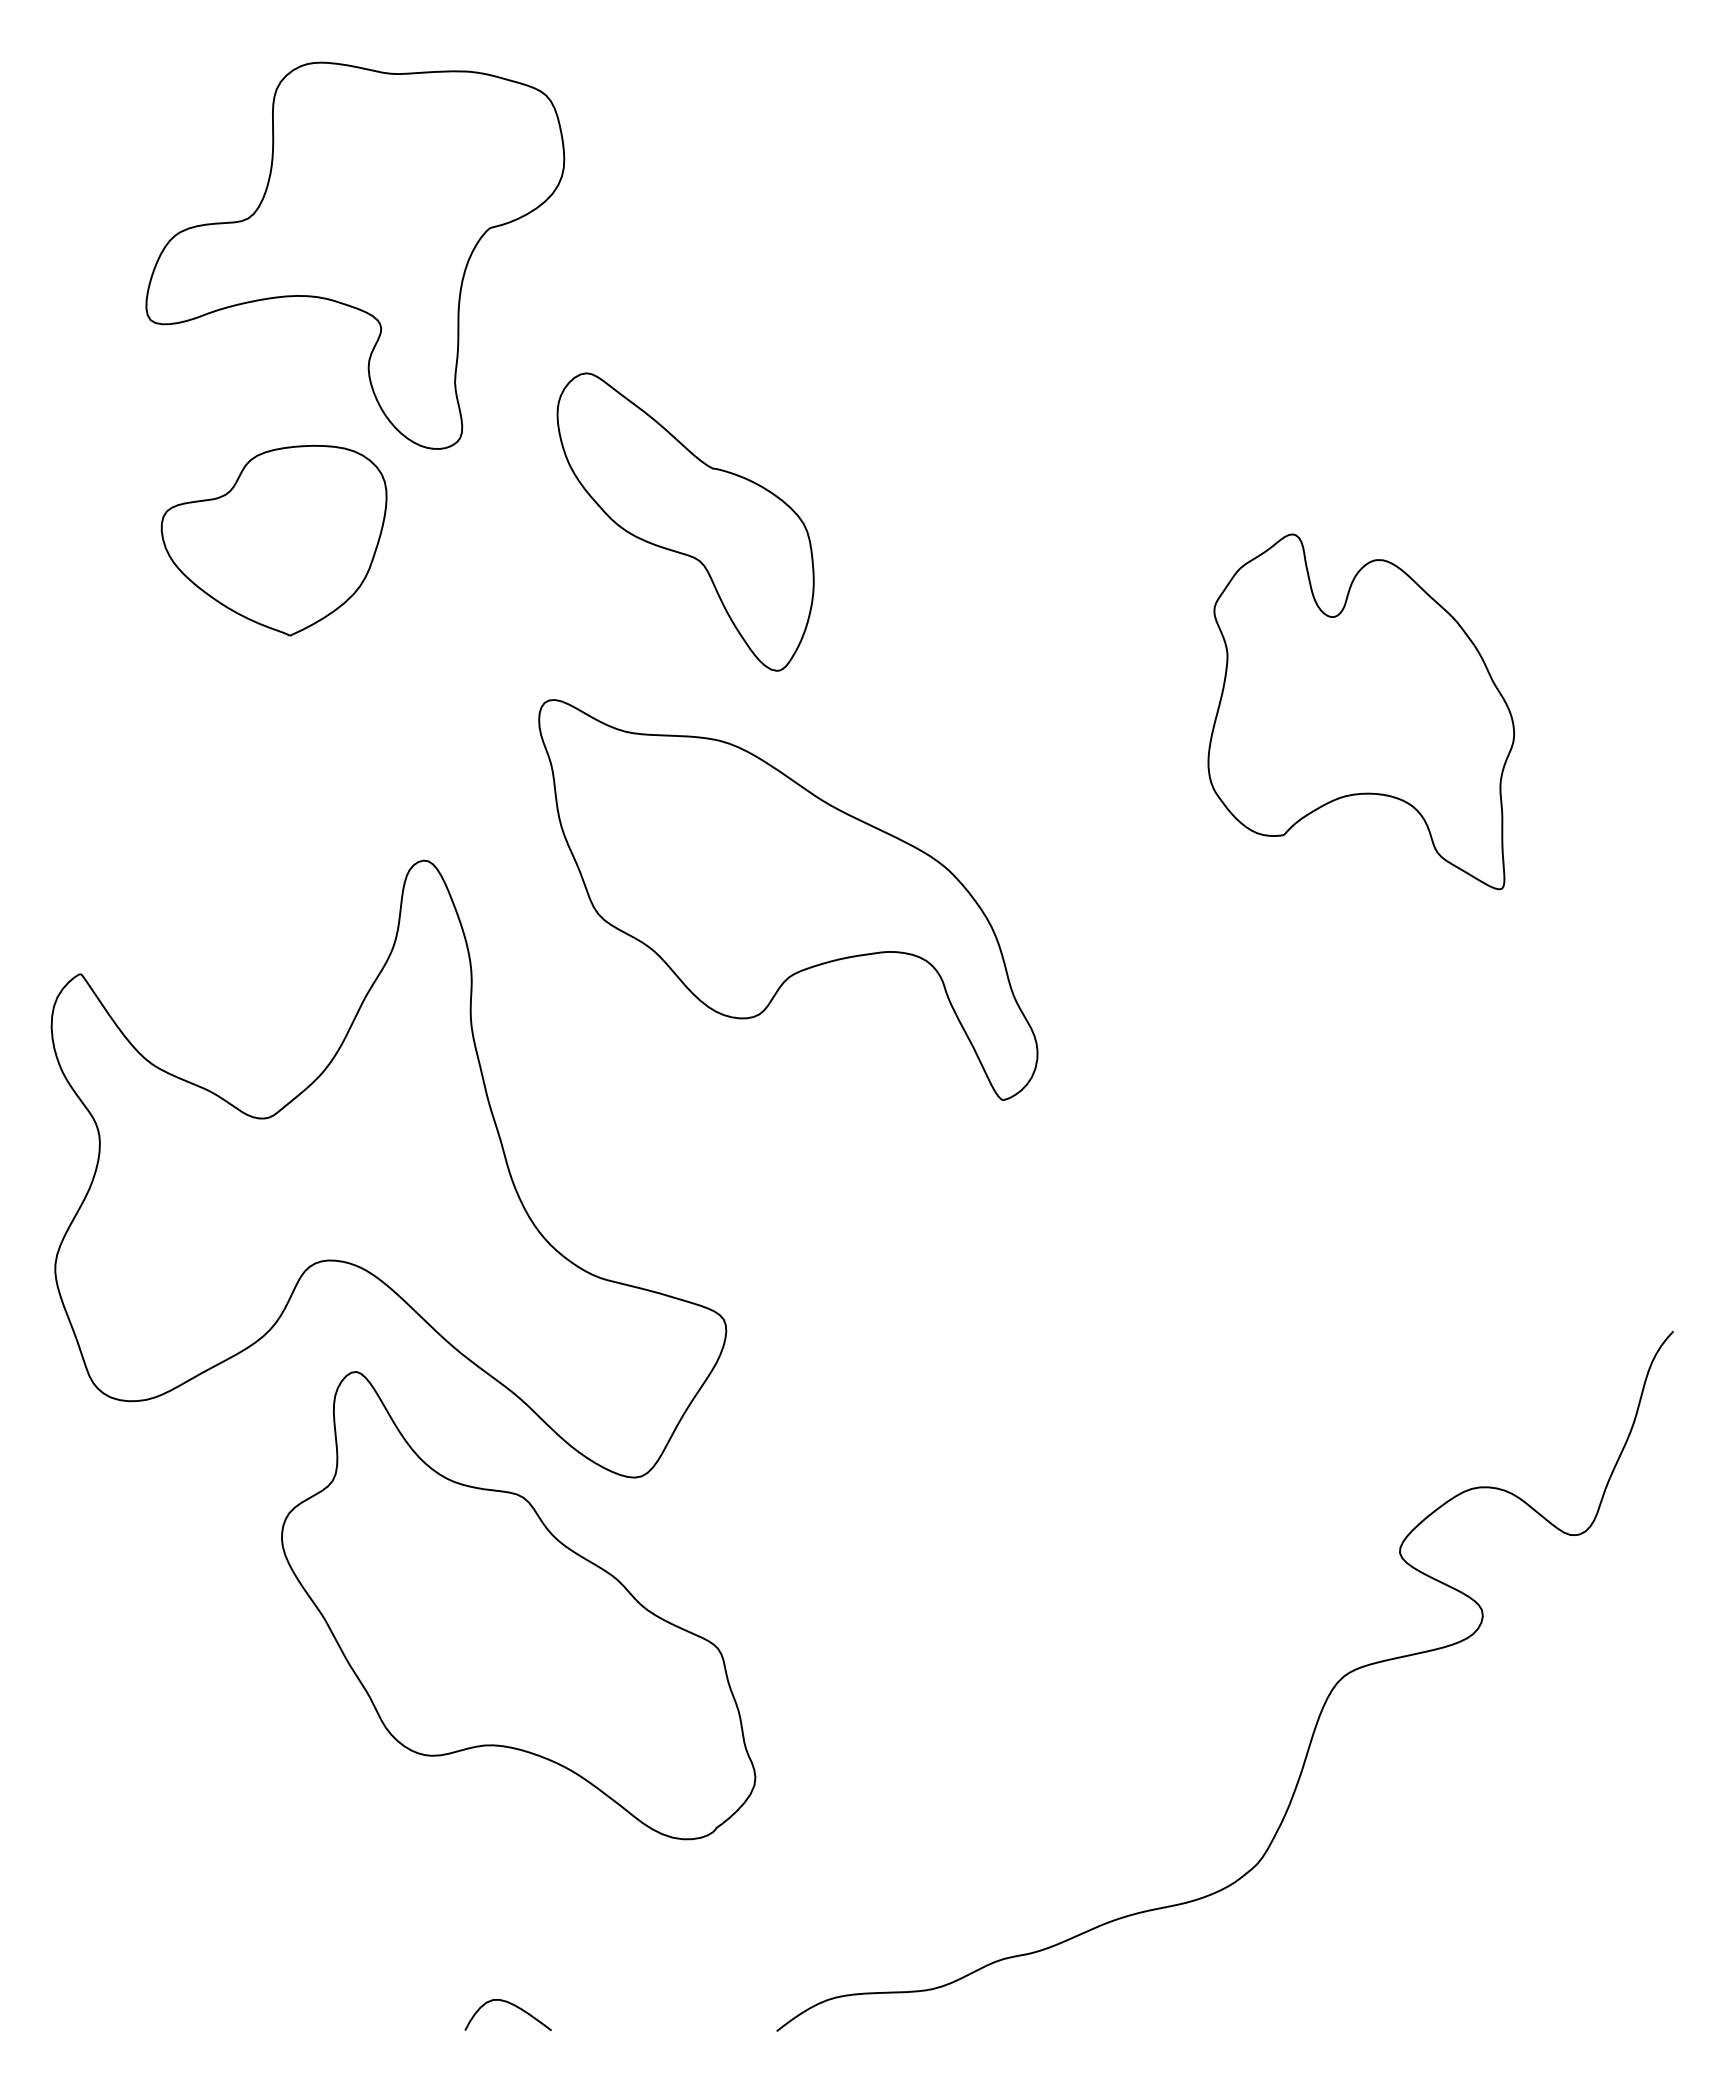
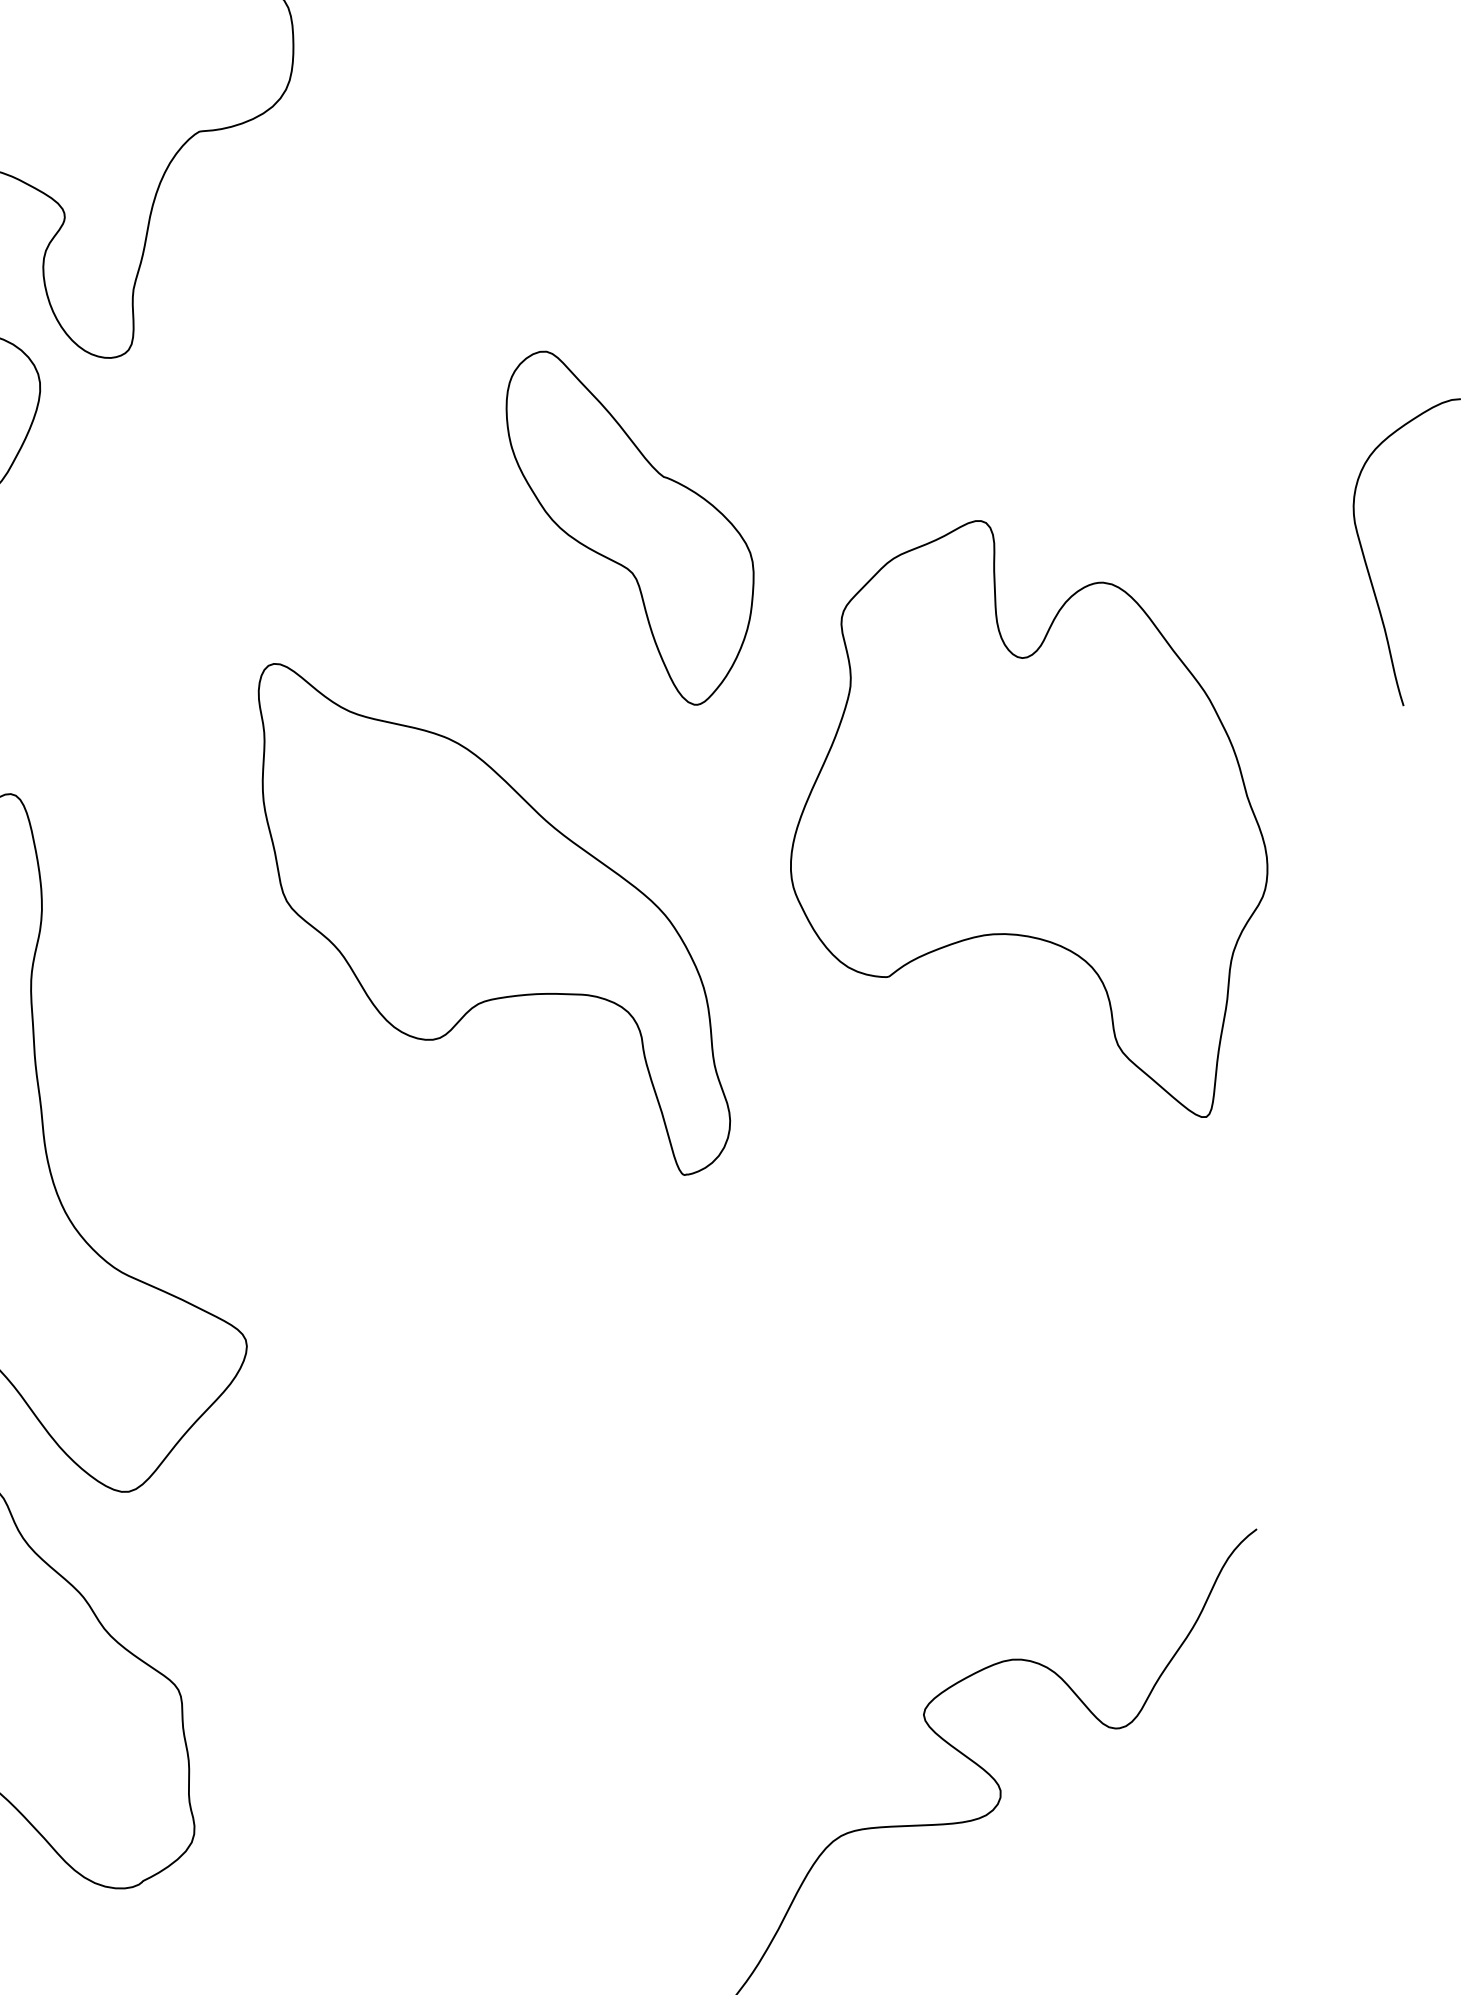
curve: (1615, 425) -> (1363, 551), added
part: (685, 521) -> (624, 528), moved
part: (1361, 711) -> (1039, 809), size x1.43
part: (788, 899) -> (492, 920), moved

